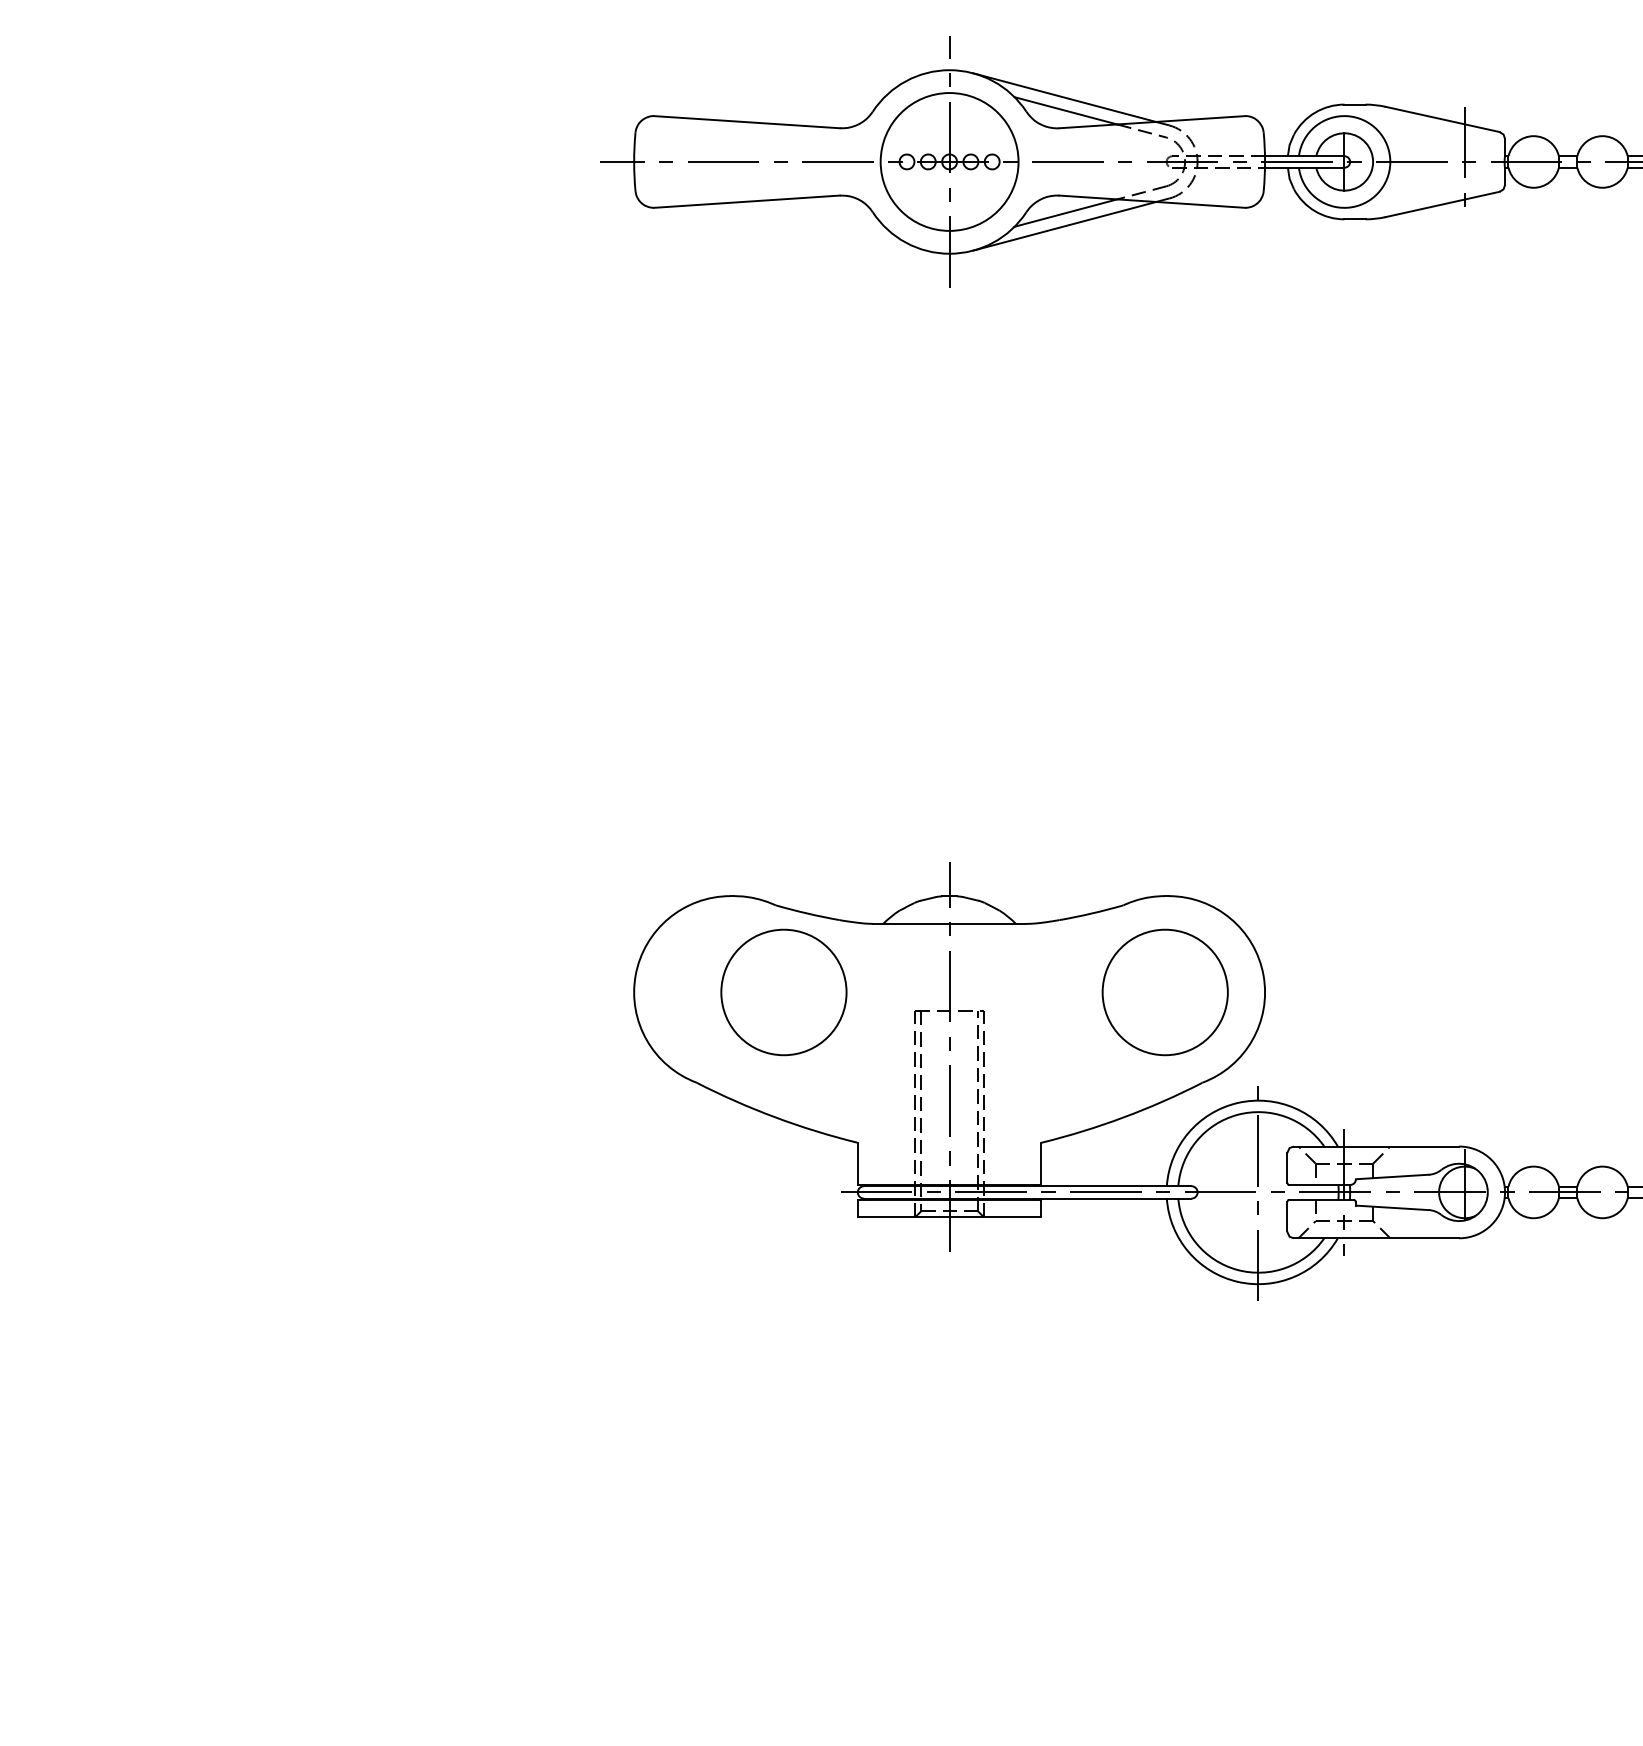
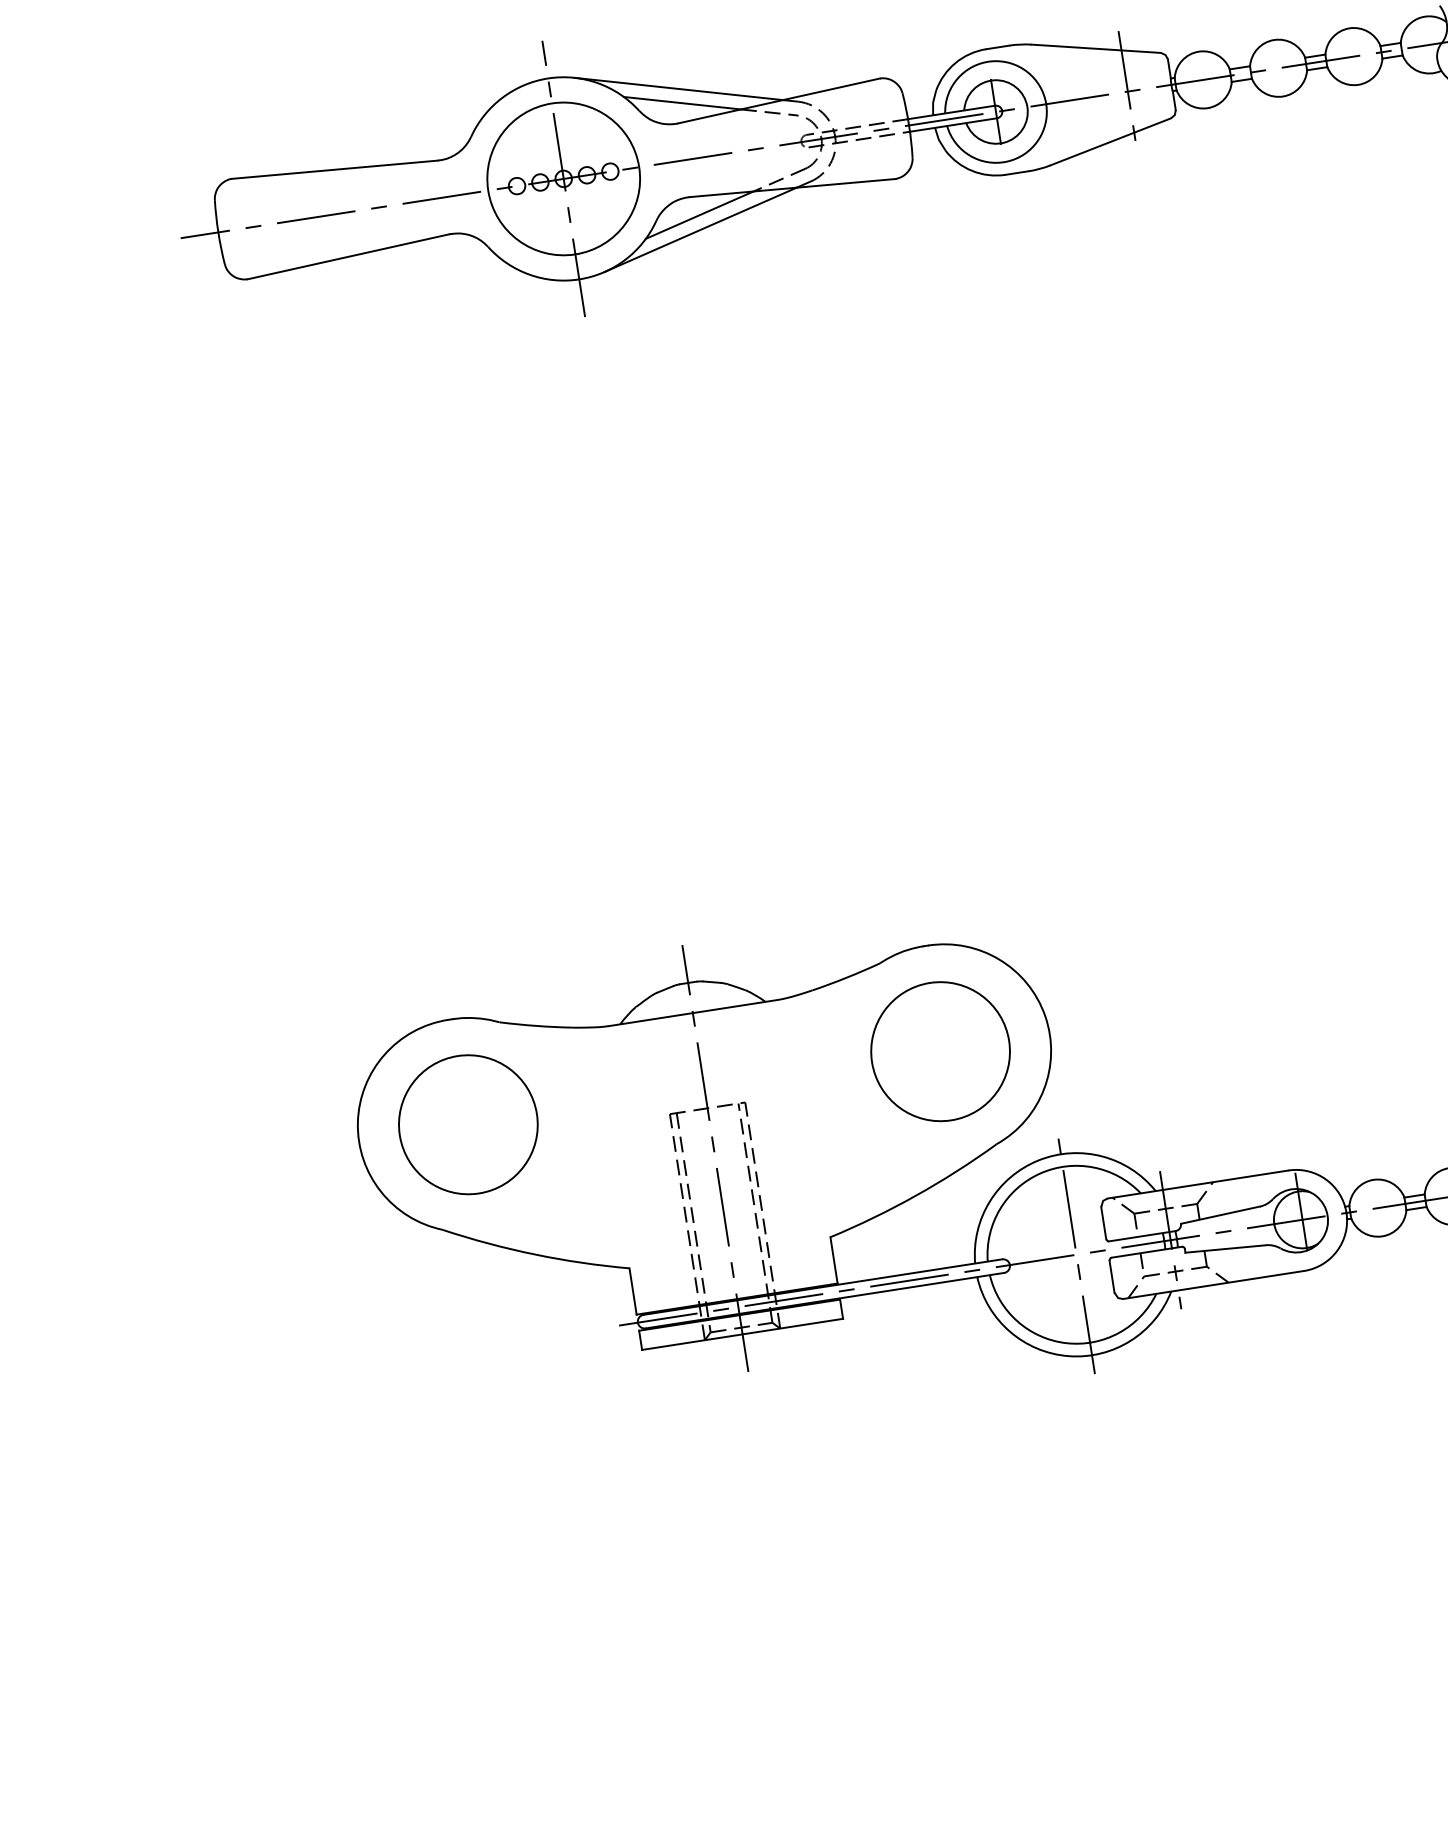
part: (783, 992) -> (467, 1124), moved

